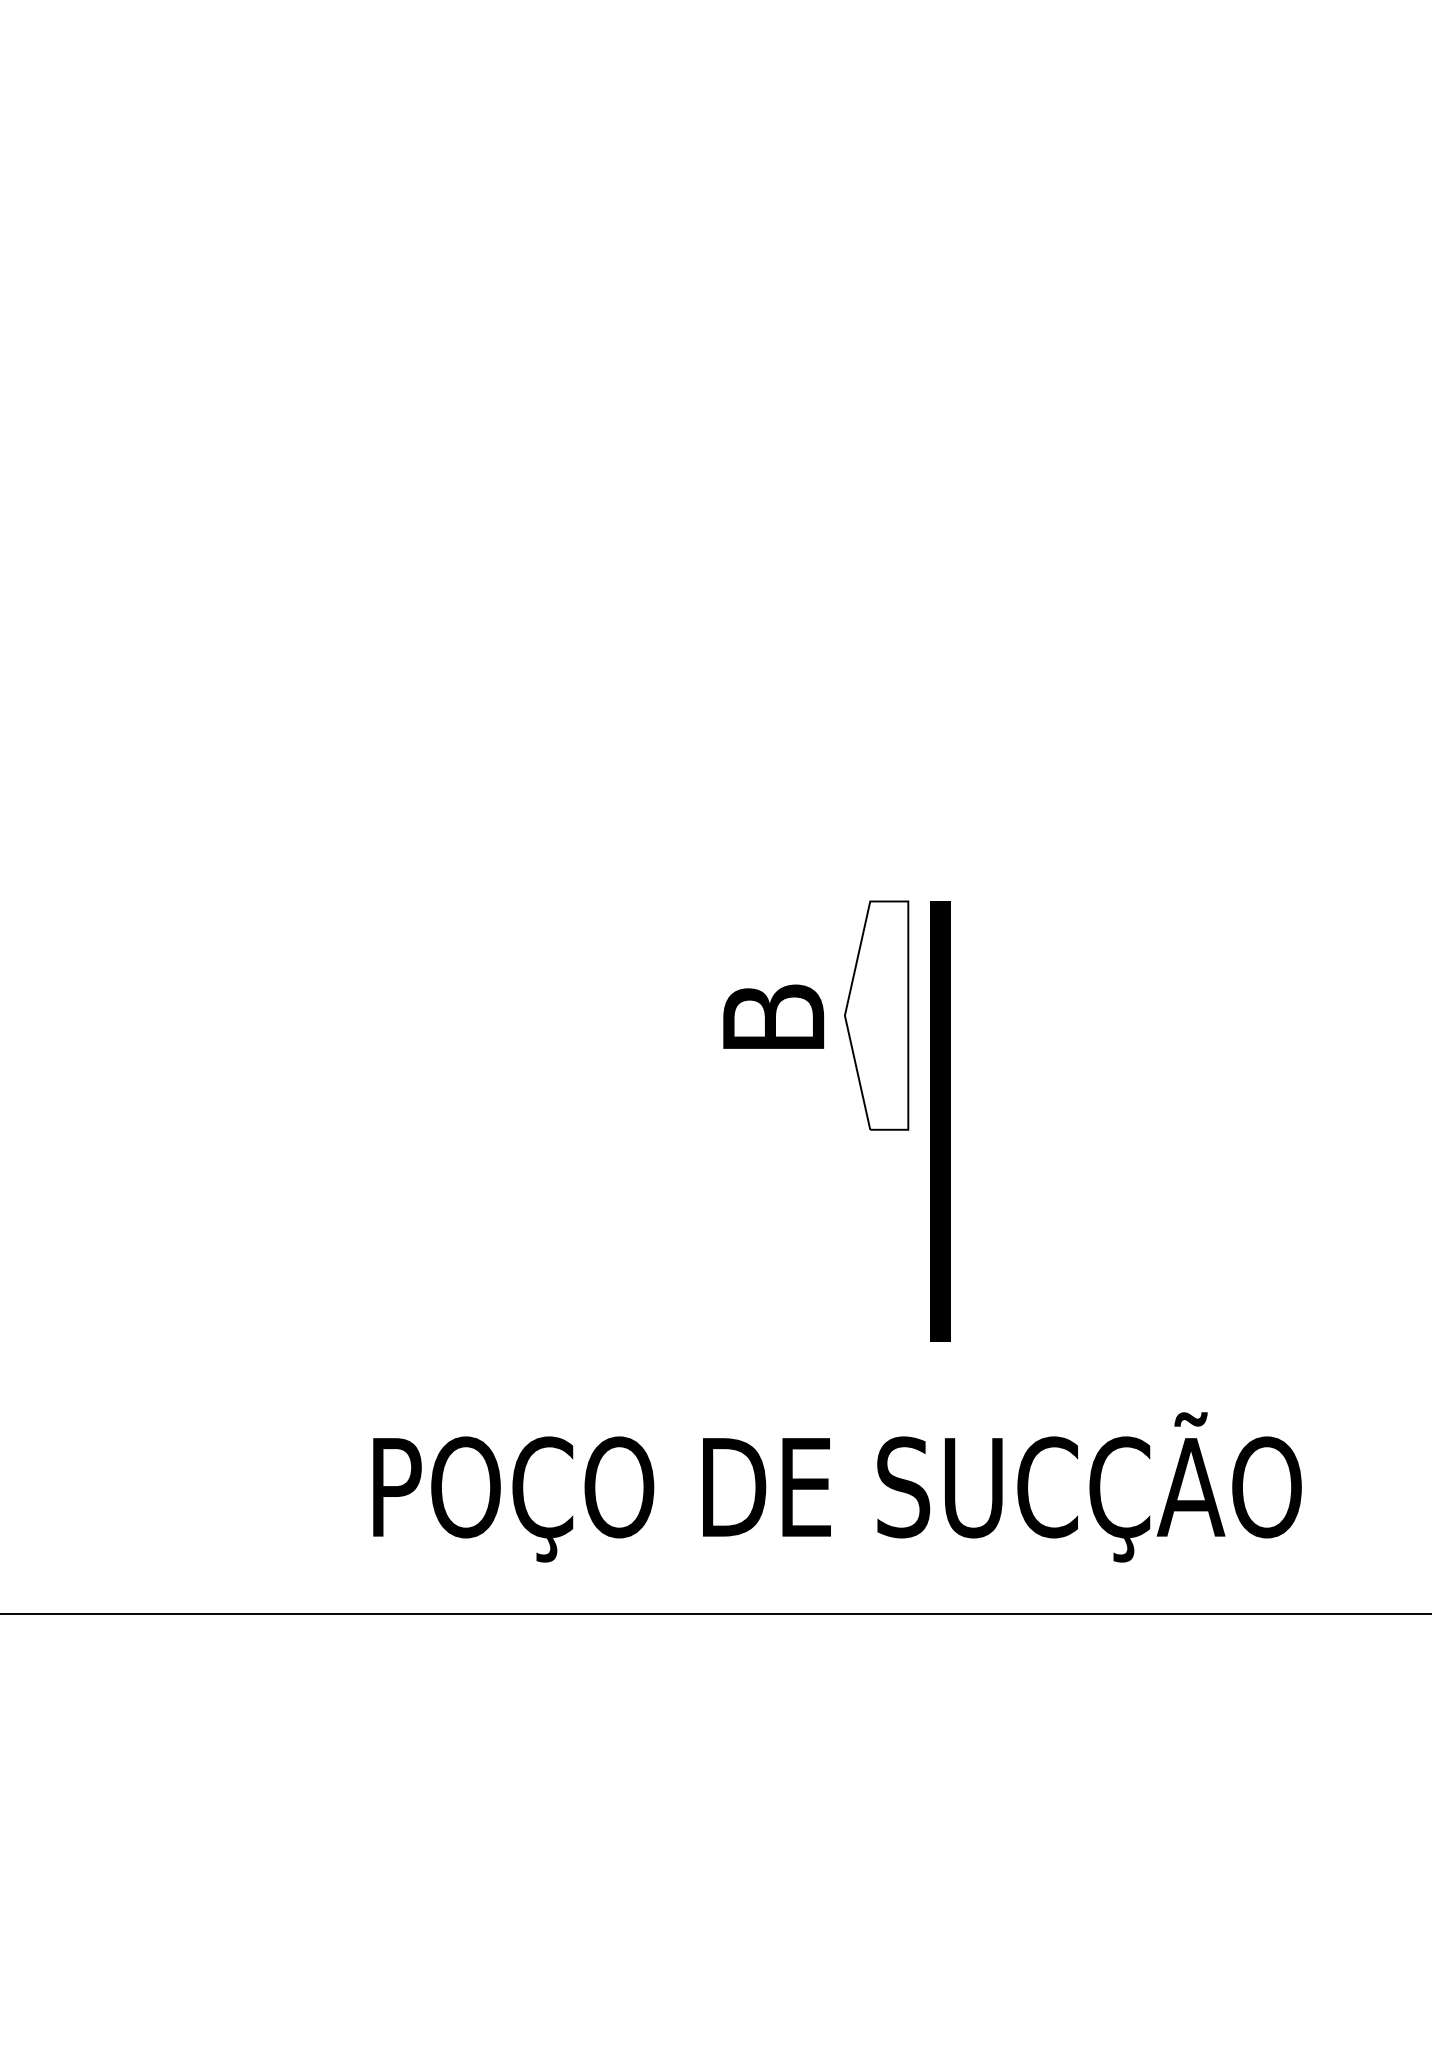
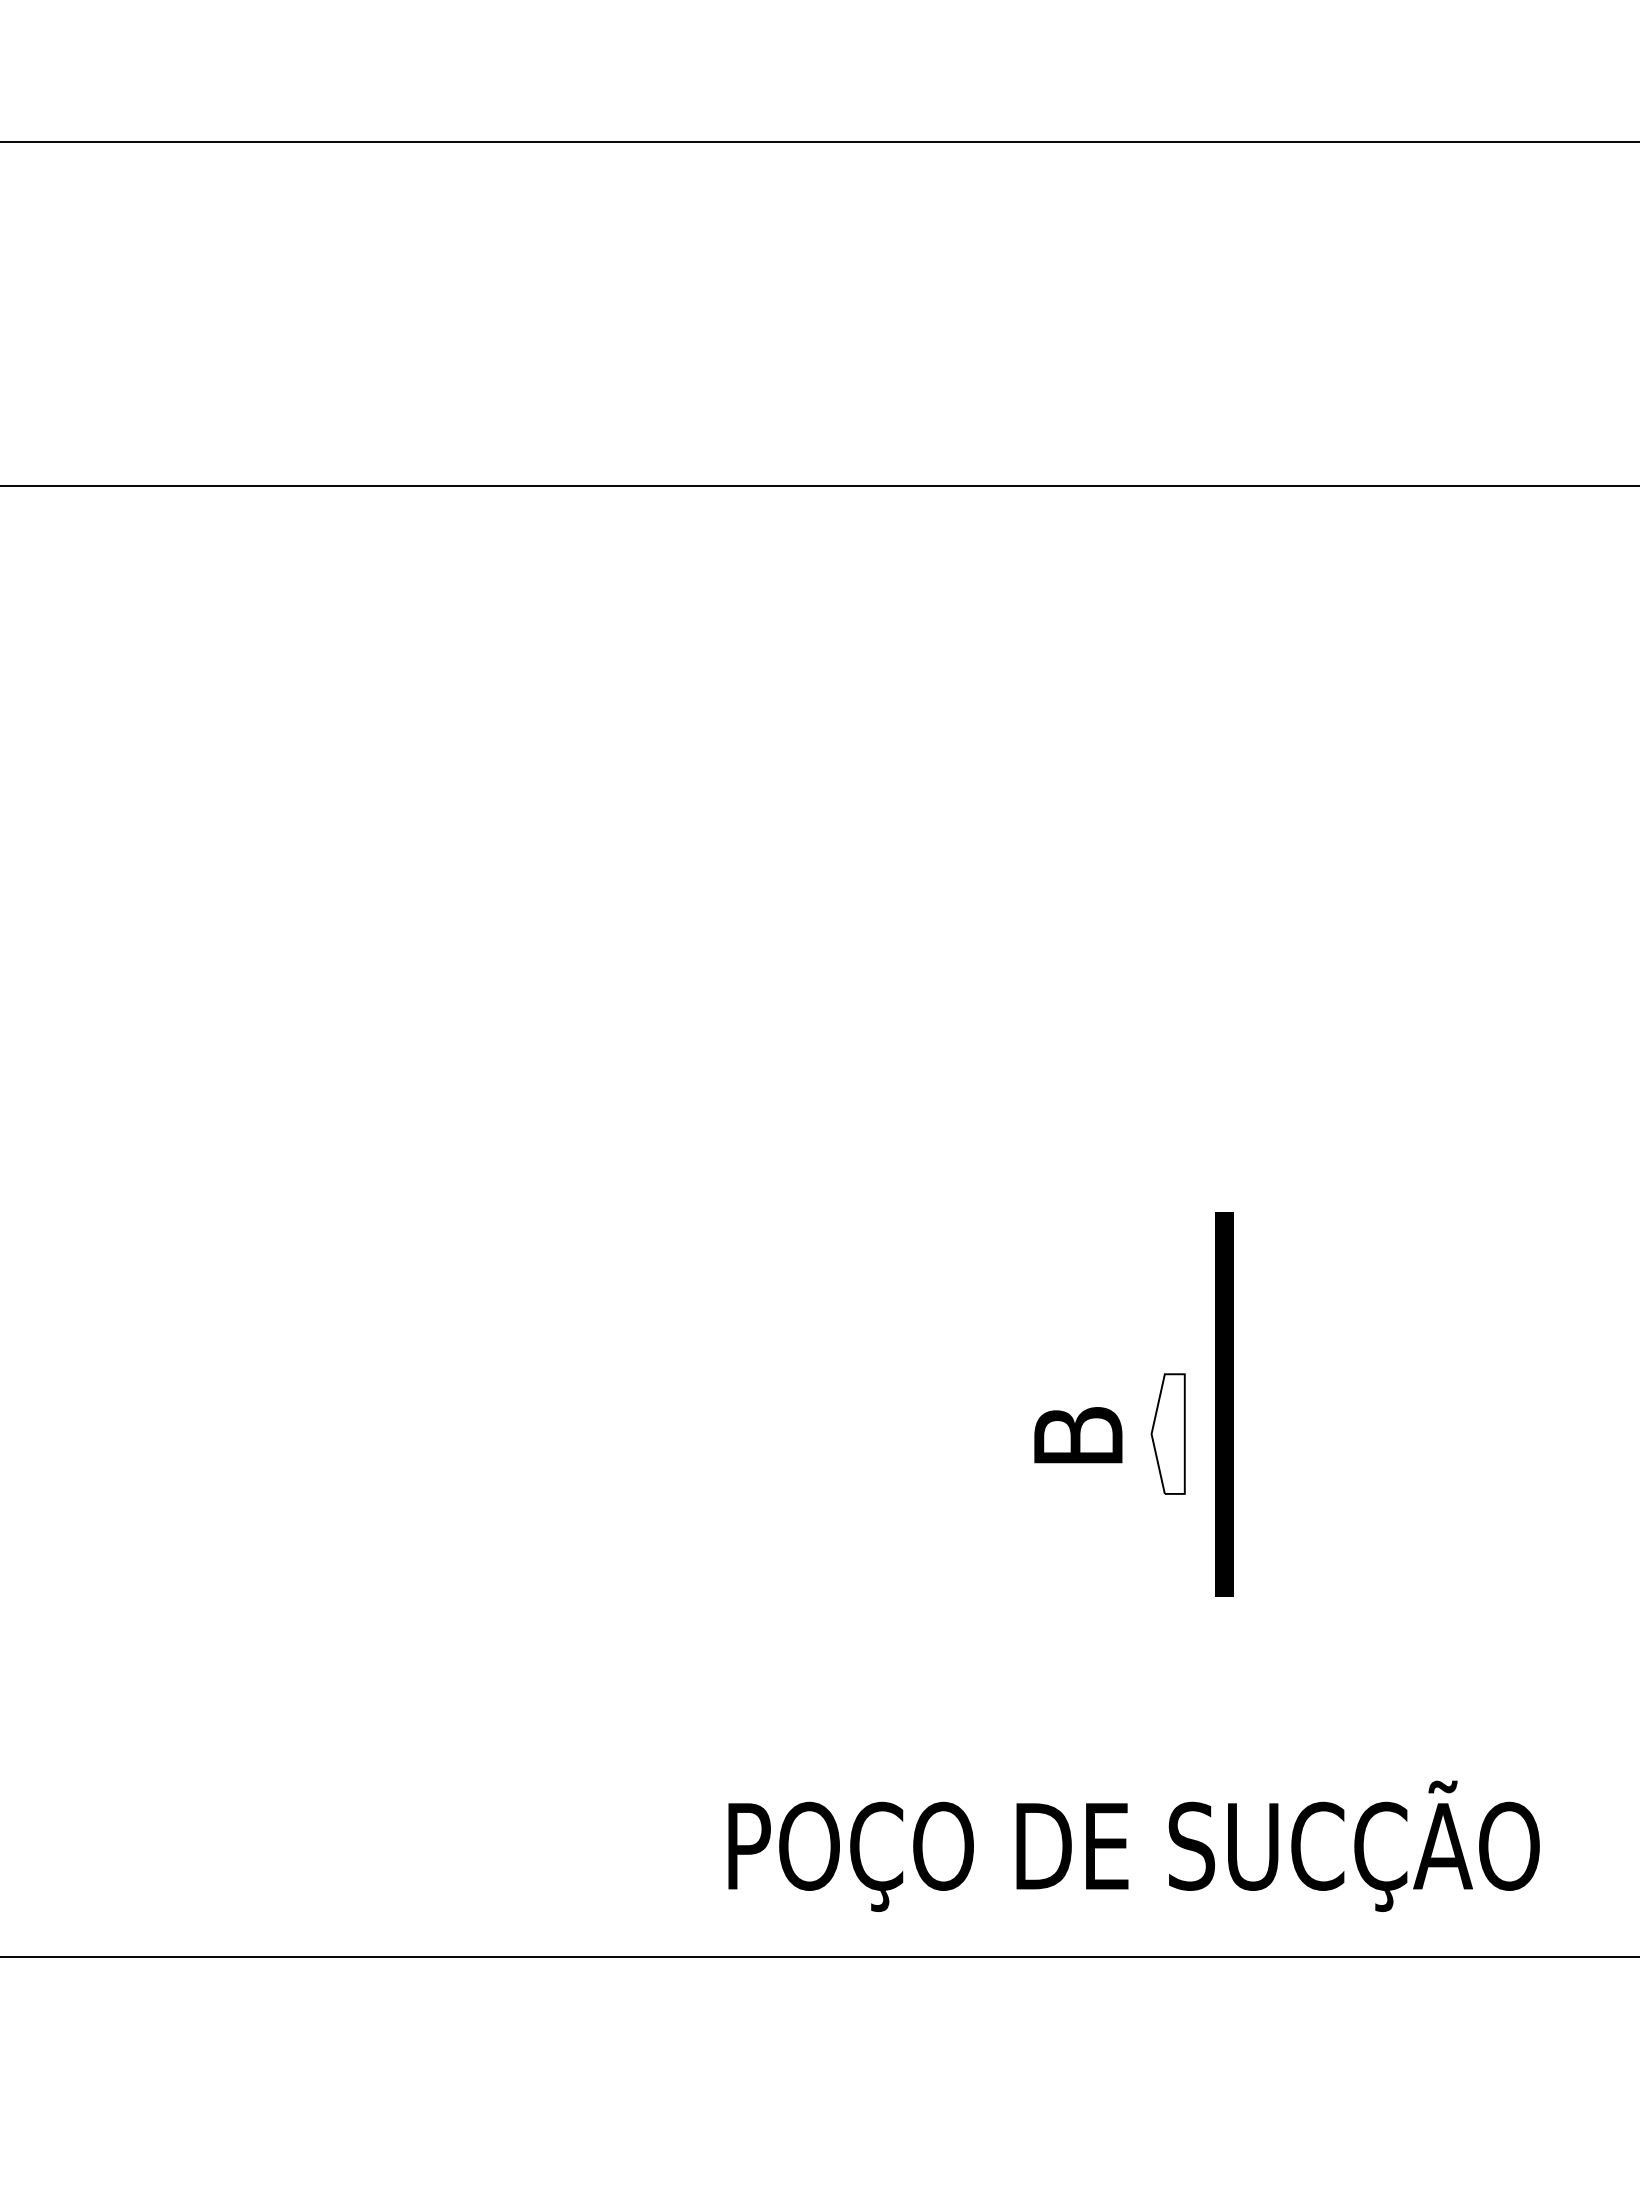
part: (875, 1014) -> (1167, 1433), size x0.6
line: (940, 1121) -> (1224, 1404), moved

